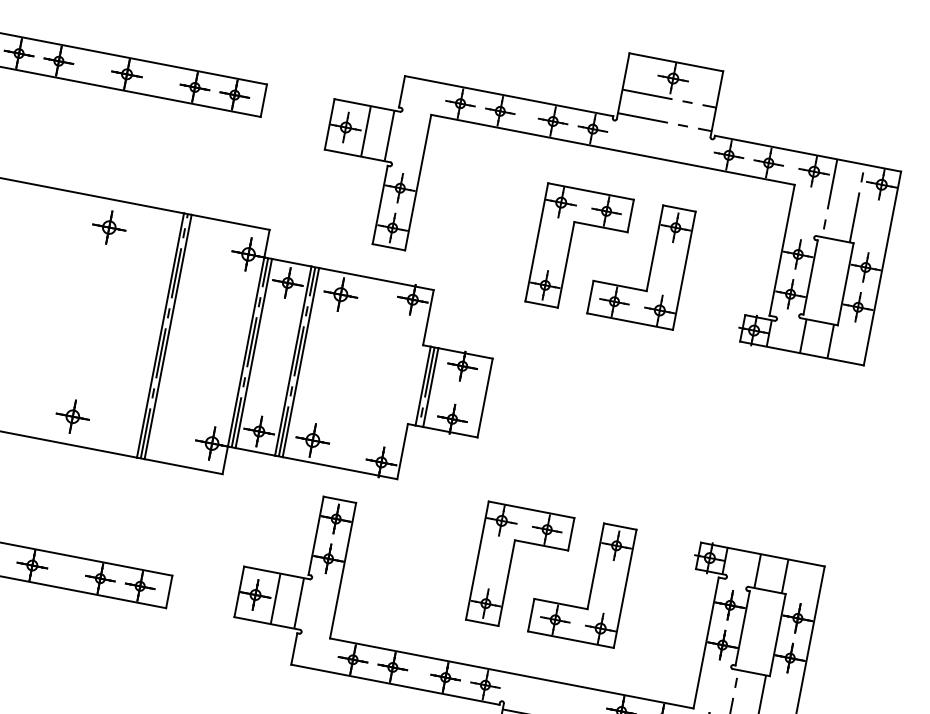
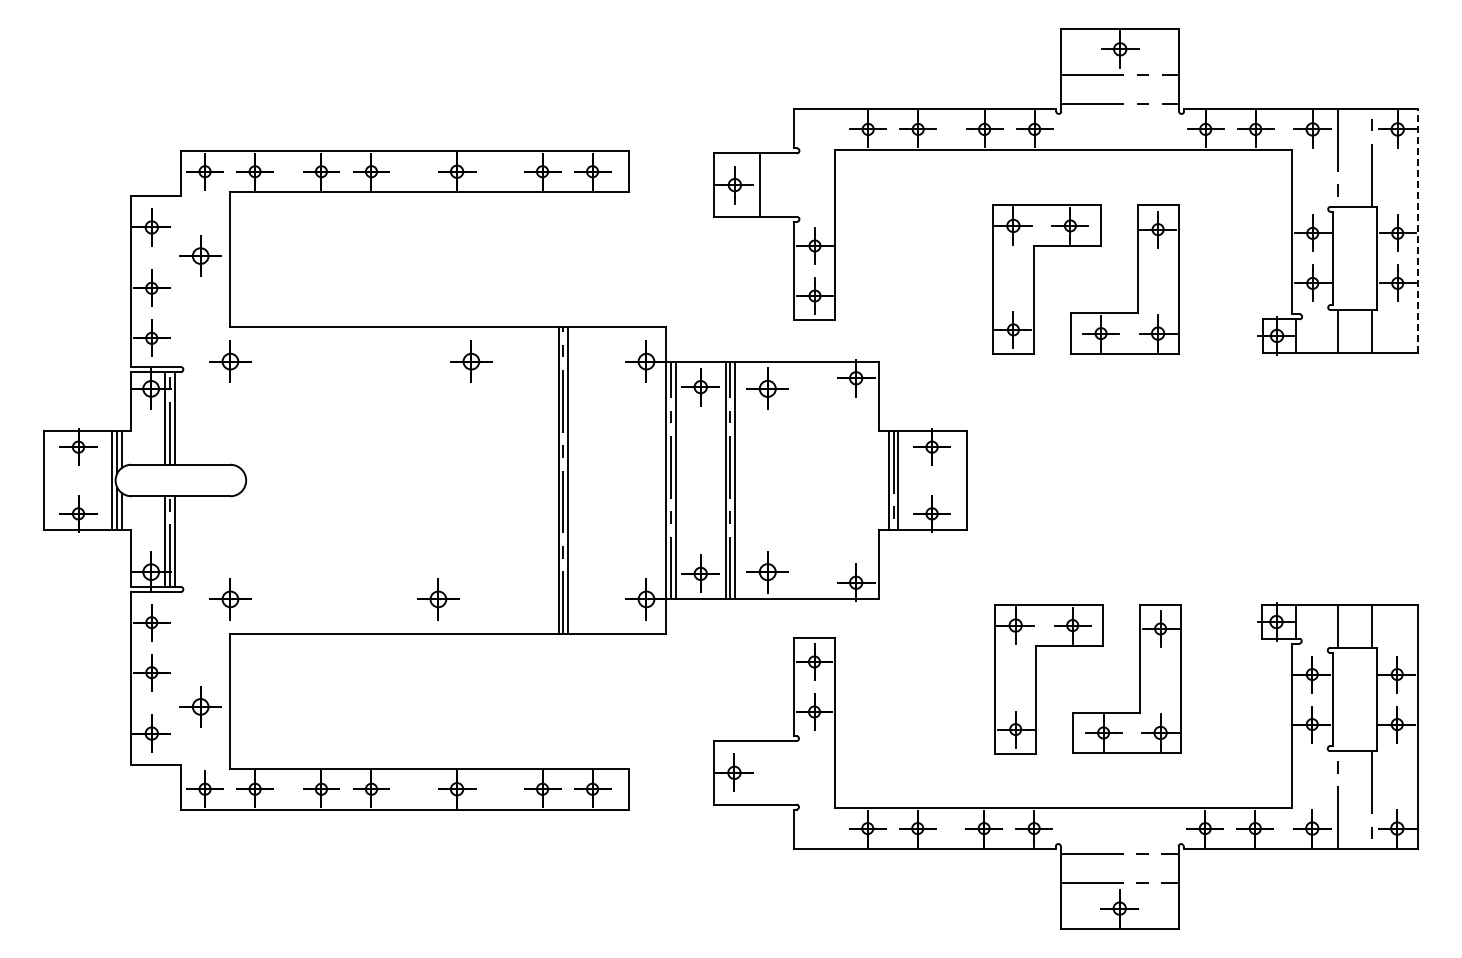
line: (389, 135) -> (789, 184), removed
line: (882, 268) -> (1418, 230), solid -> dashed
part: (72, 416) -> (438, 599), moved
line: (275, 598) -> (759, 772), removed
line: (299, 603) -> (789, 772), removed

